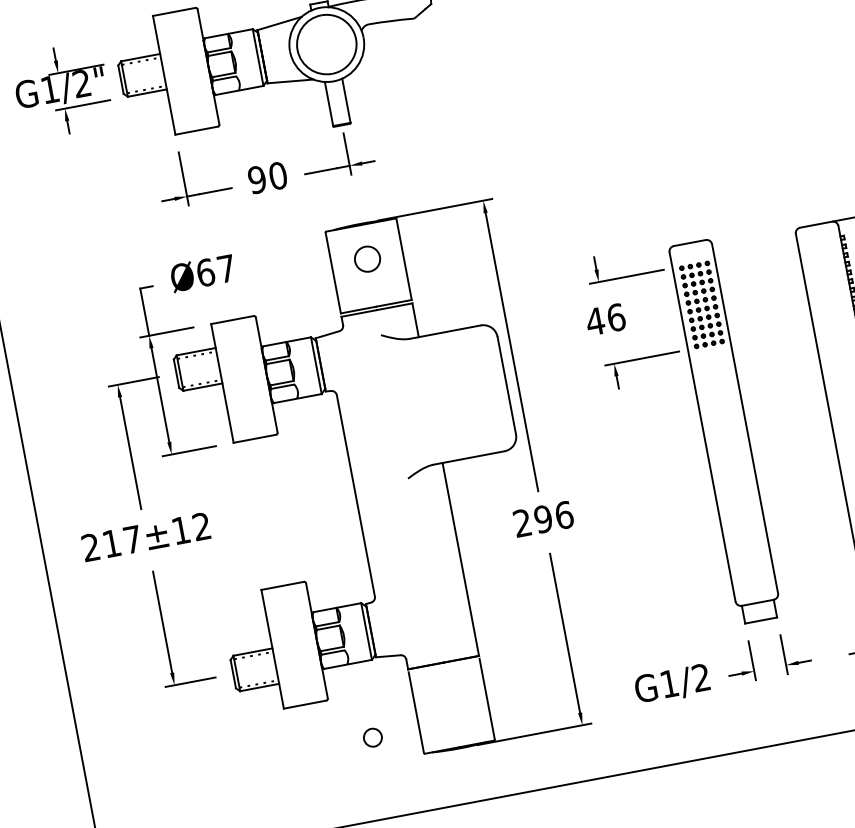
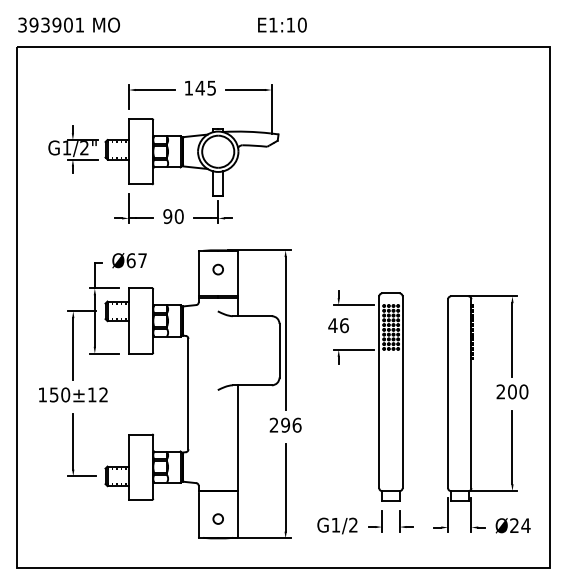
circle: (365, 259) -> (217, 269), size x0.71
text: (112, 542) -> (54, 394), 217±12 -> 150±12
circle: (371, 736) -> (217, 518), moved

